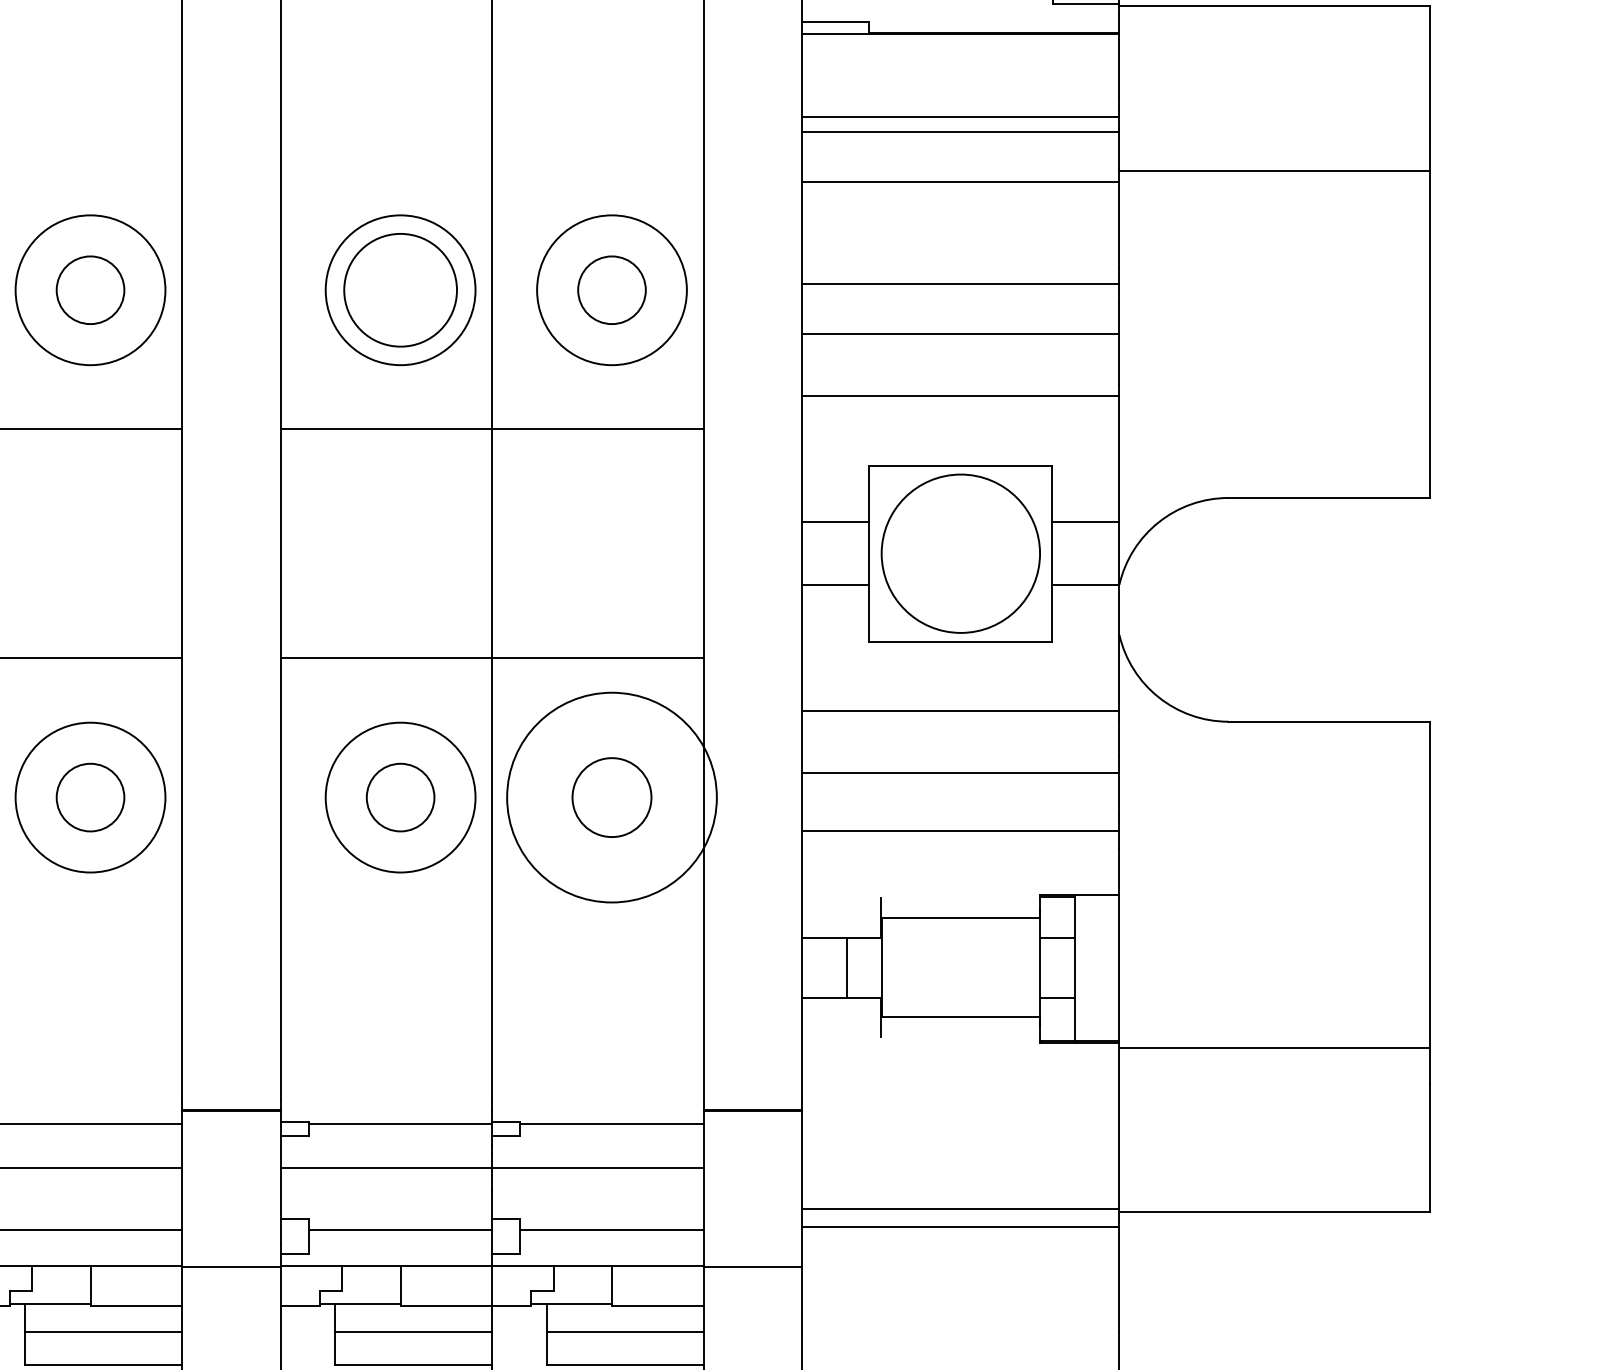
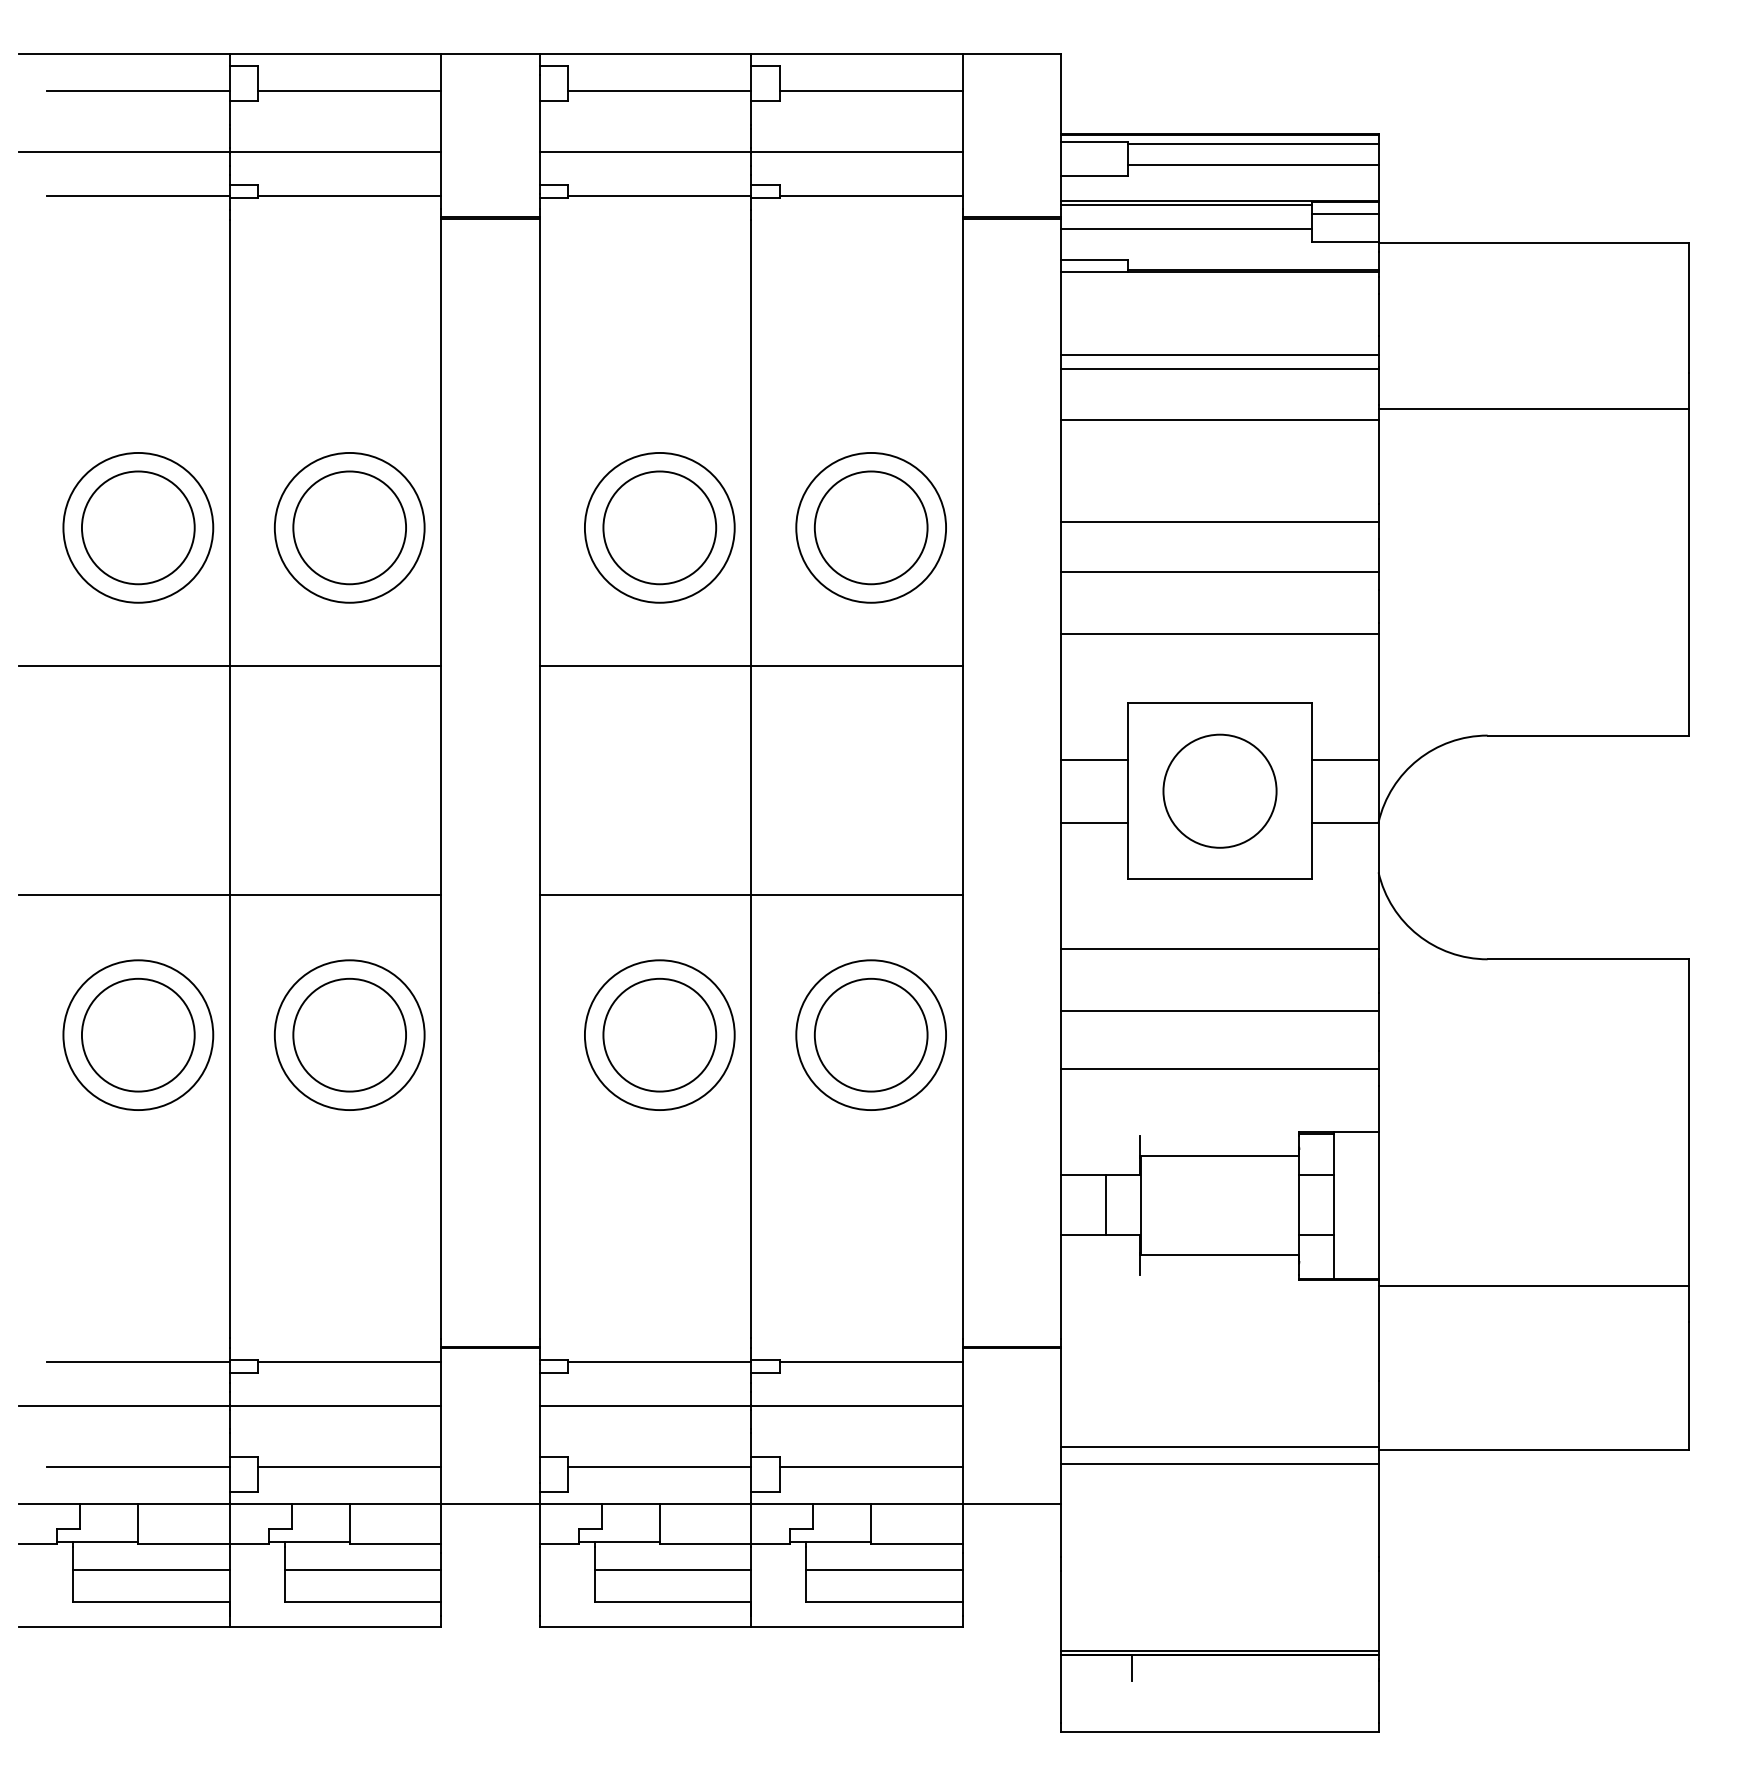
circle: (90, 289) -> (349, 527), size x1.67
circle: (611, 289) -> (870, 527), size x1.67
circle: (960, 552) -> (1219, 790), size x0.71
circle: (90, 796) -> (349, 1034), size x1.67
circle: (400, 796) -> (659, 1034), size x1.67
circle: (611, 796) -> (870, 1034), size x1.43
circle: (612, 797) -> (871, 1035), size x0.71

